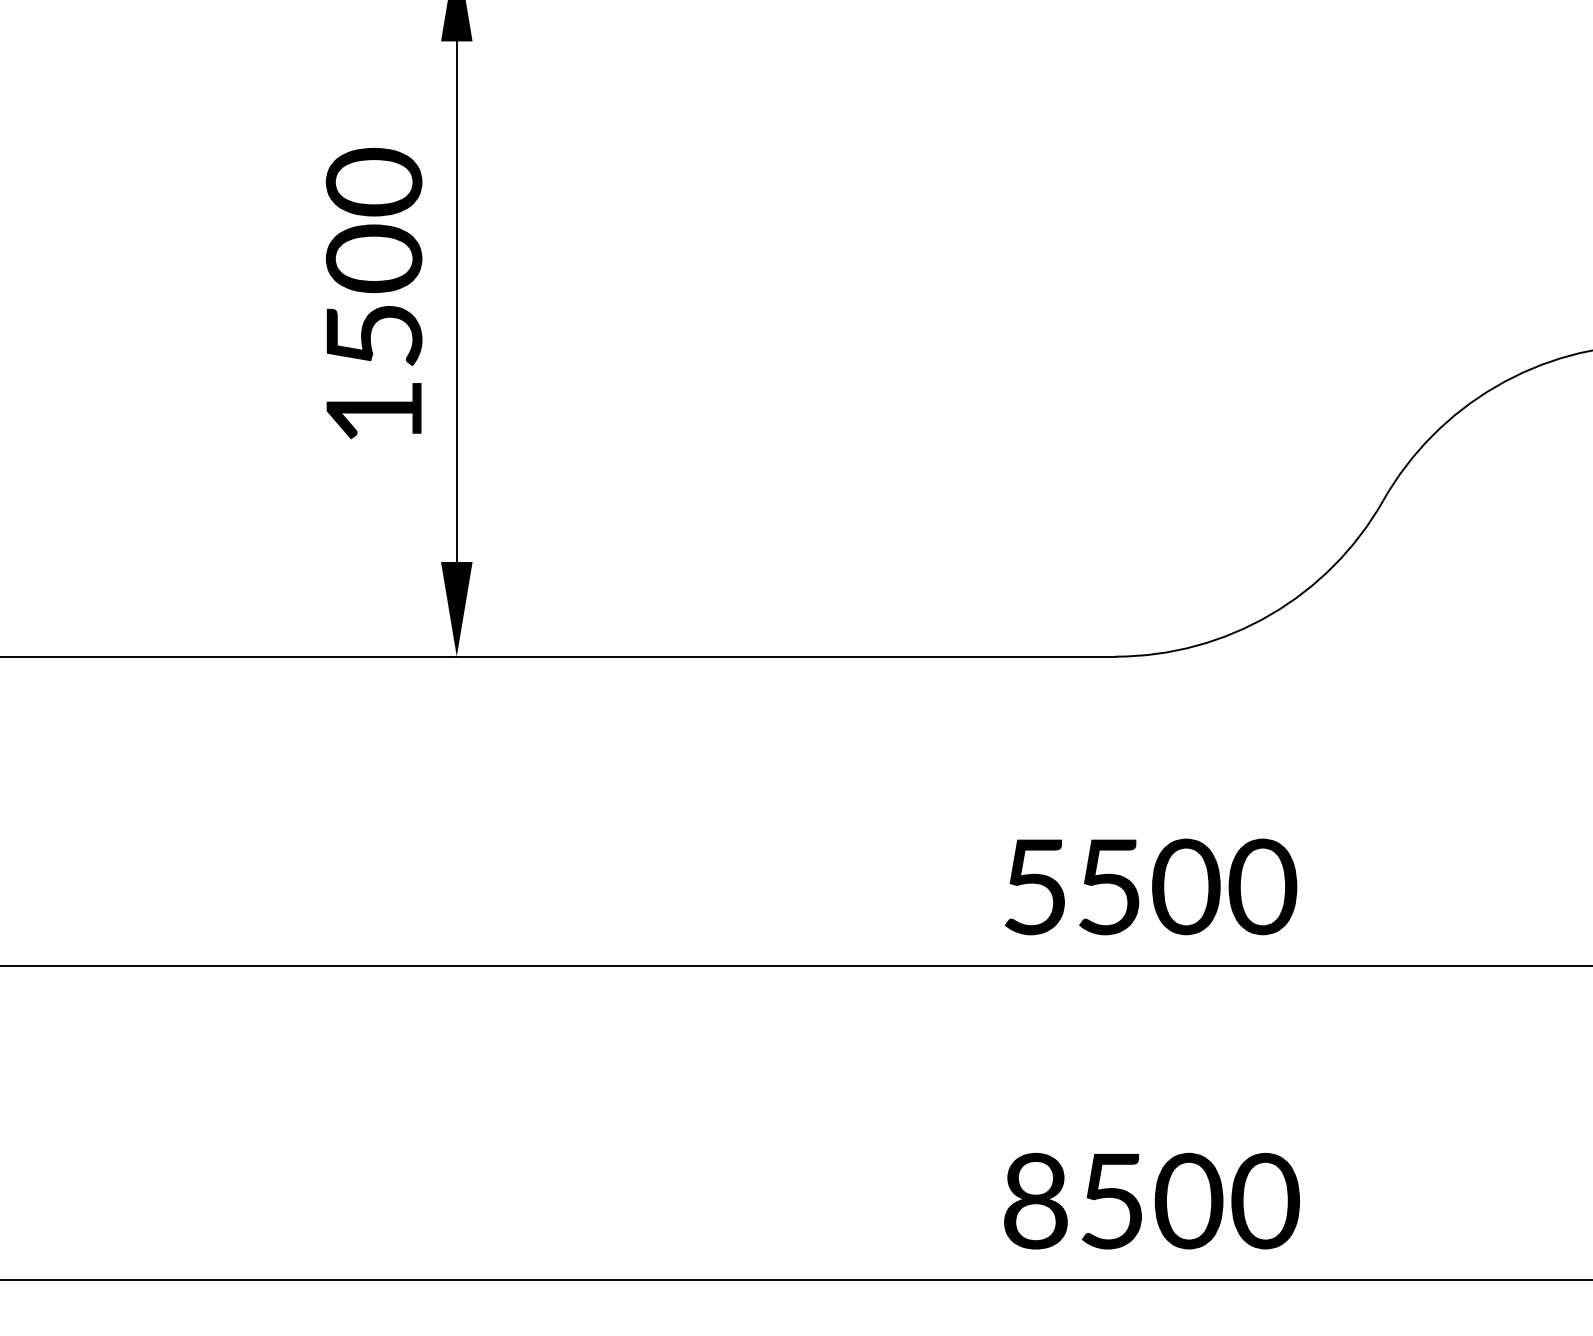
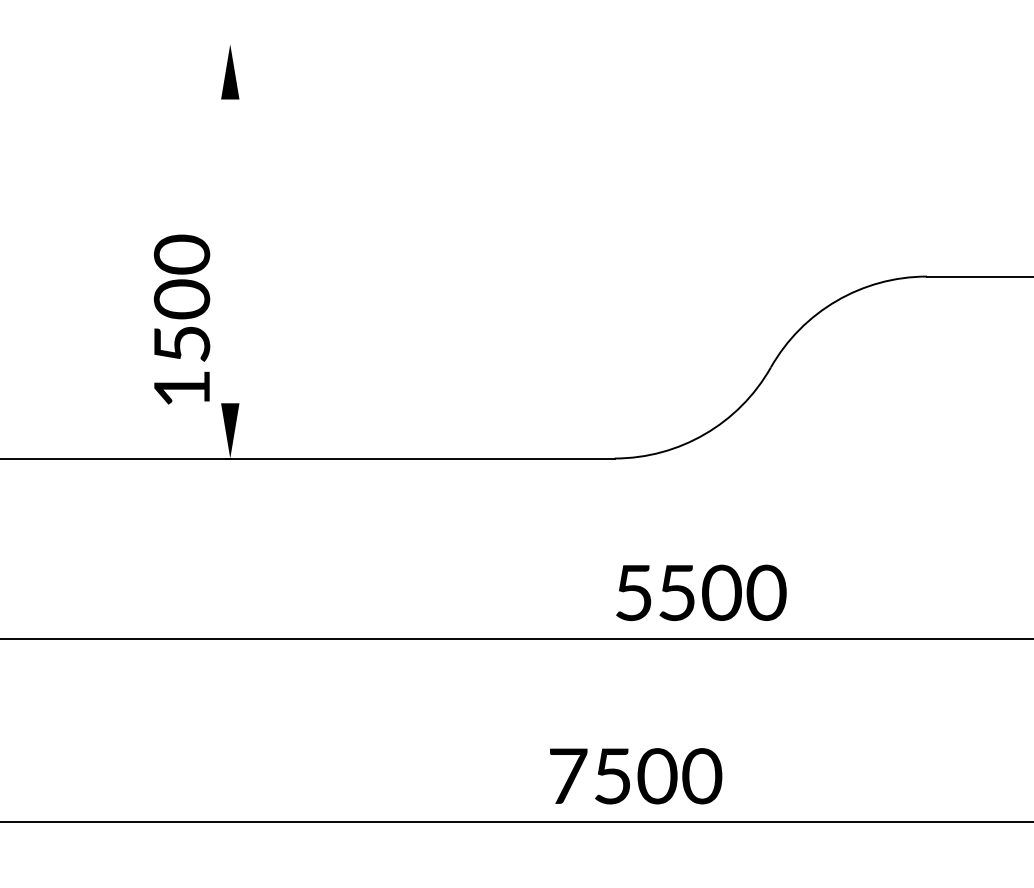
text: (373, 293) -> (181, 319), moved
line: (457, 301) -> (230, 251), removed
text: (1151, 886) -> (701, 592), moved
text: (1036, 1201) -> (568, 776), 8500 -> 7500

